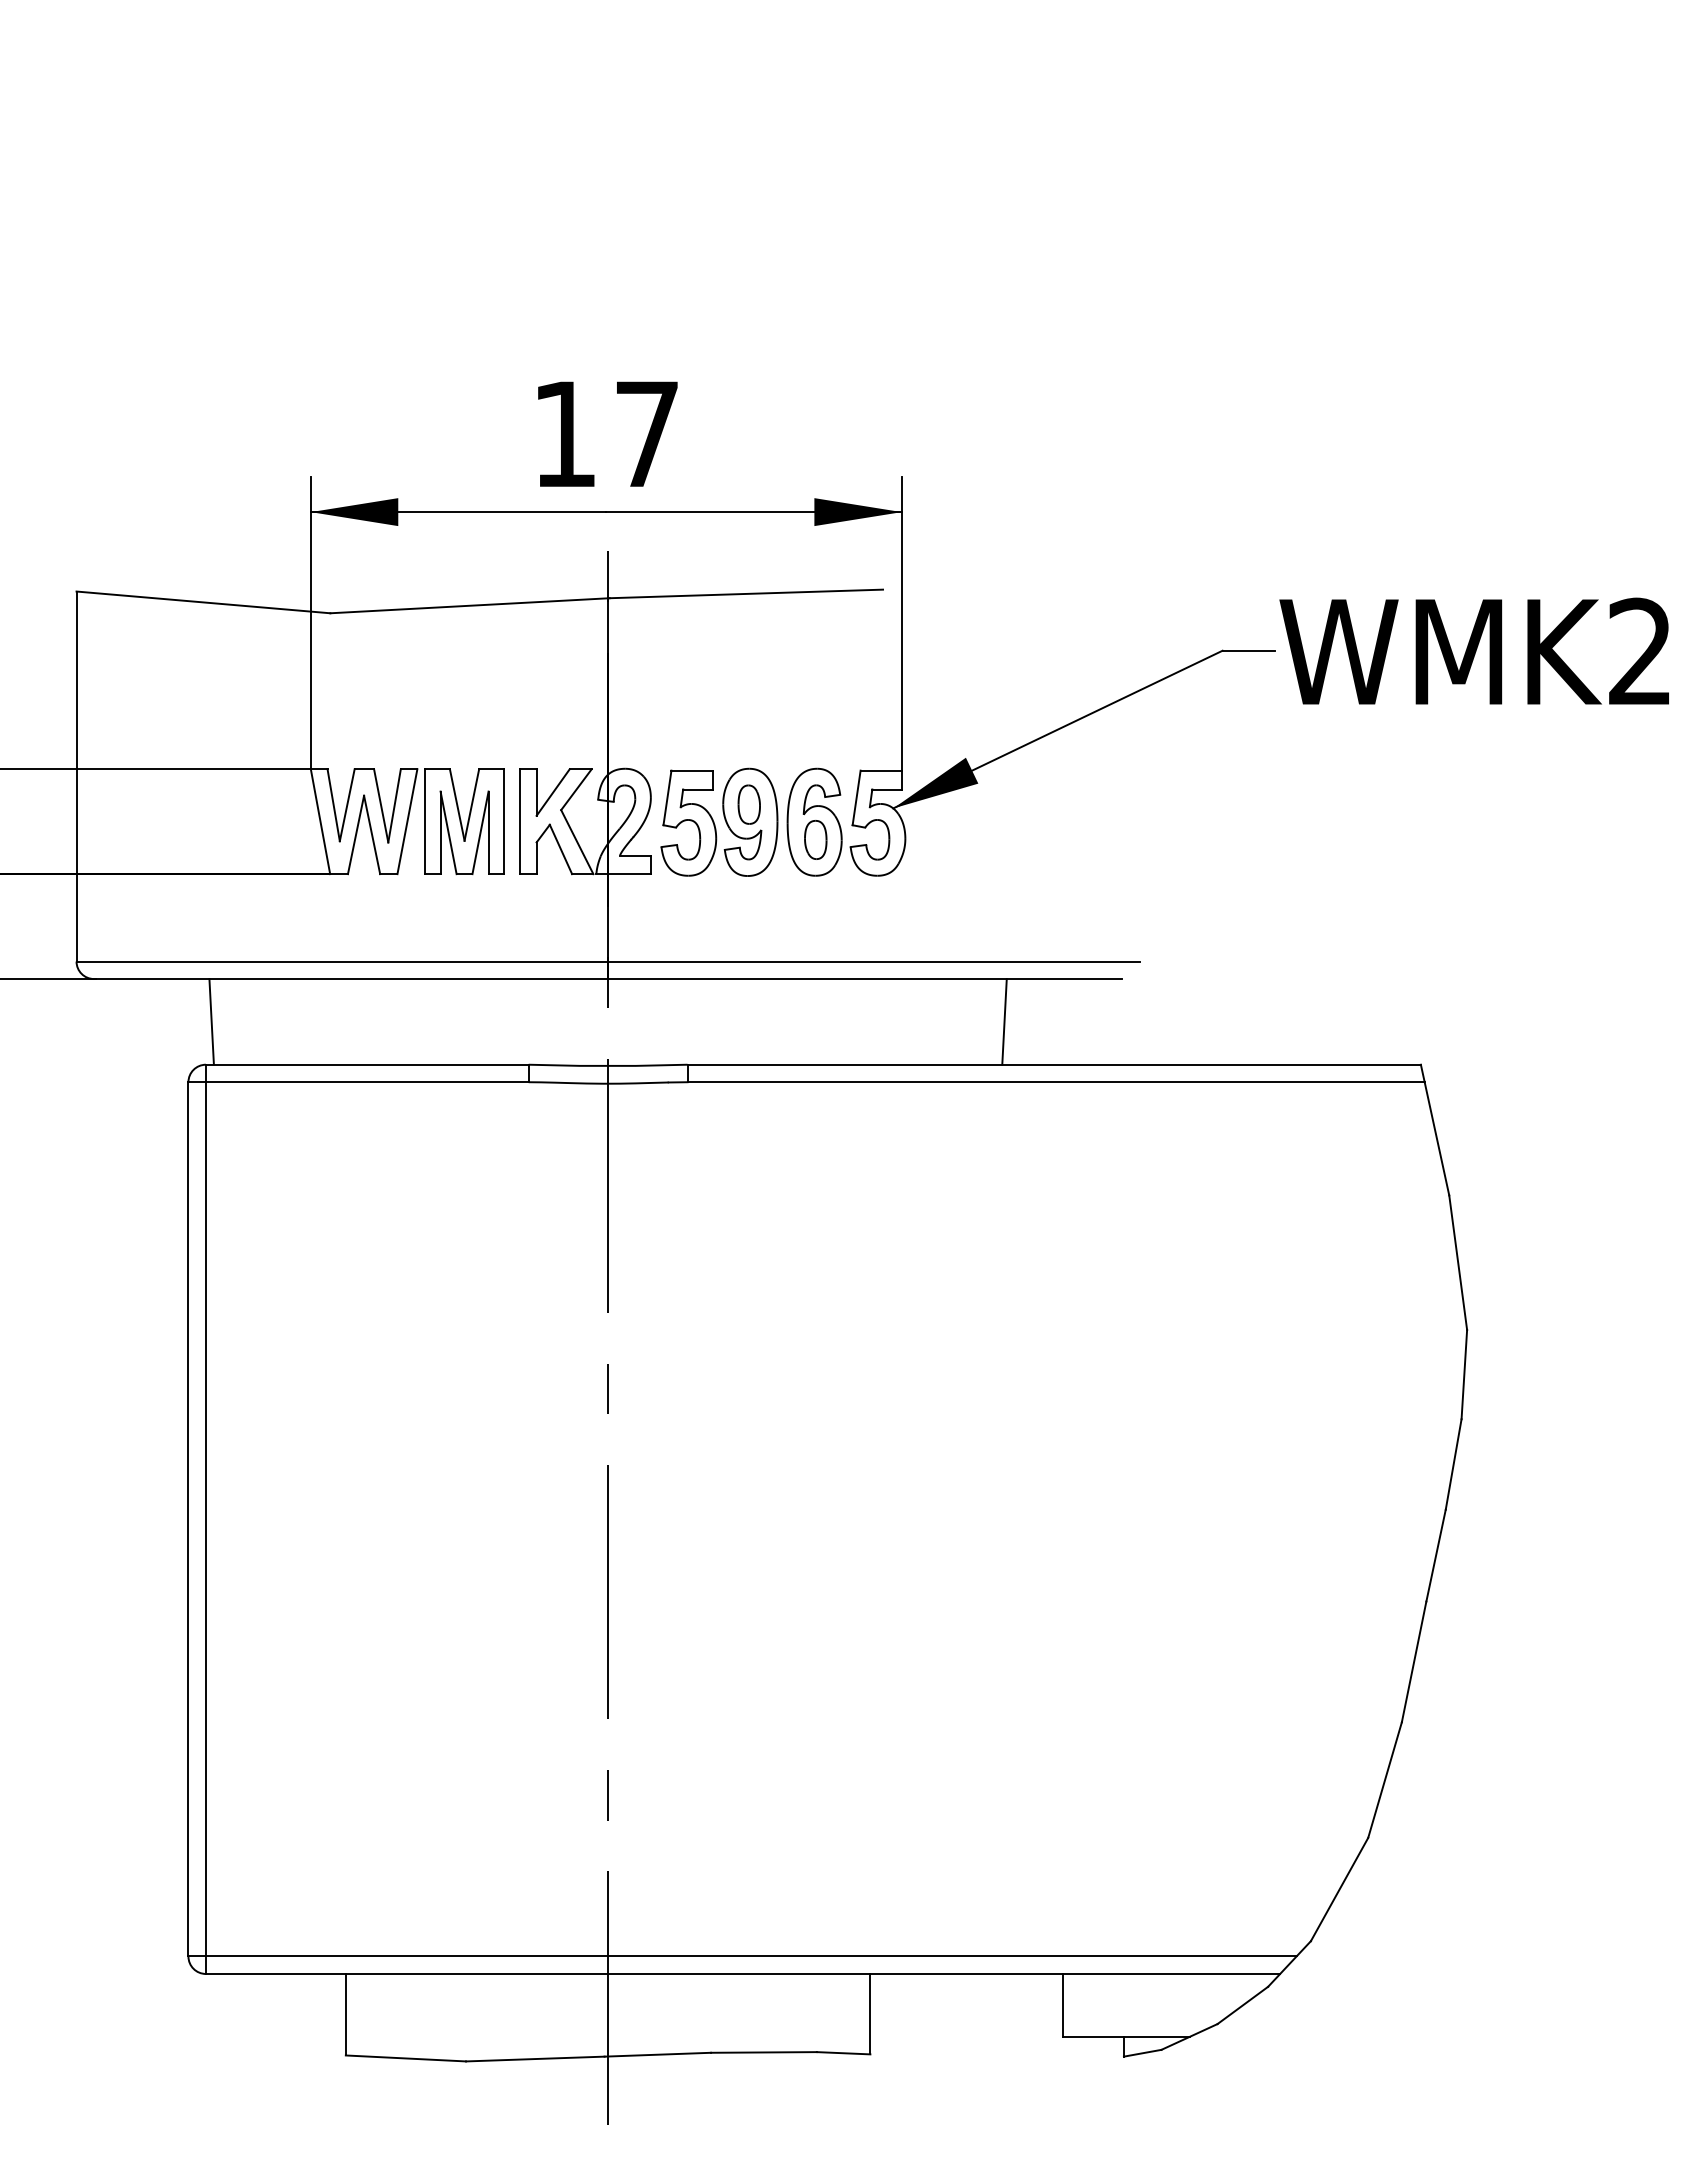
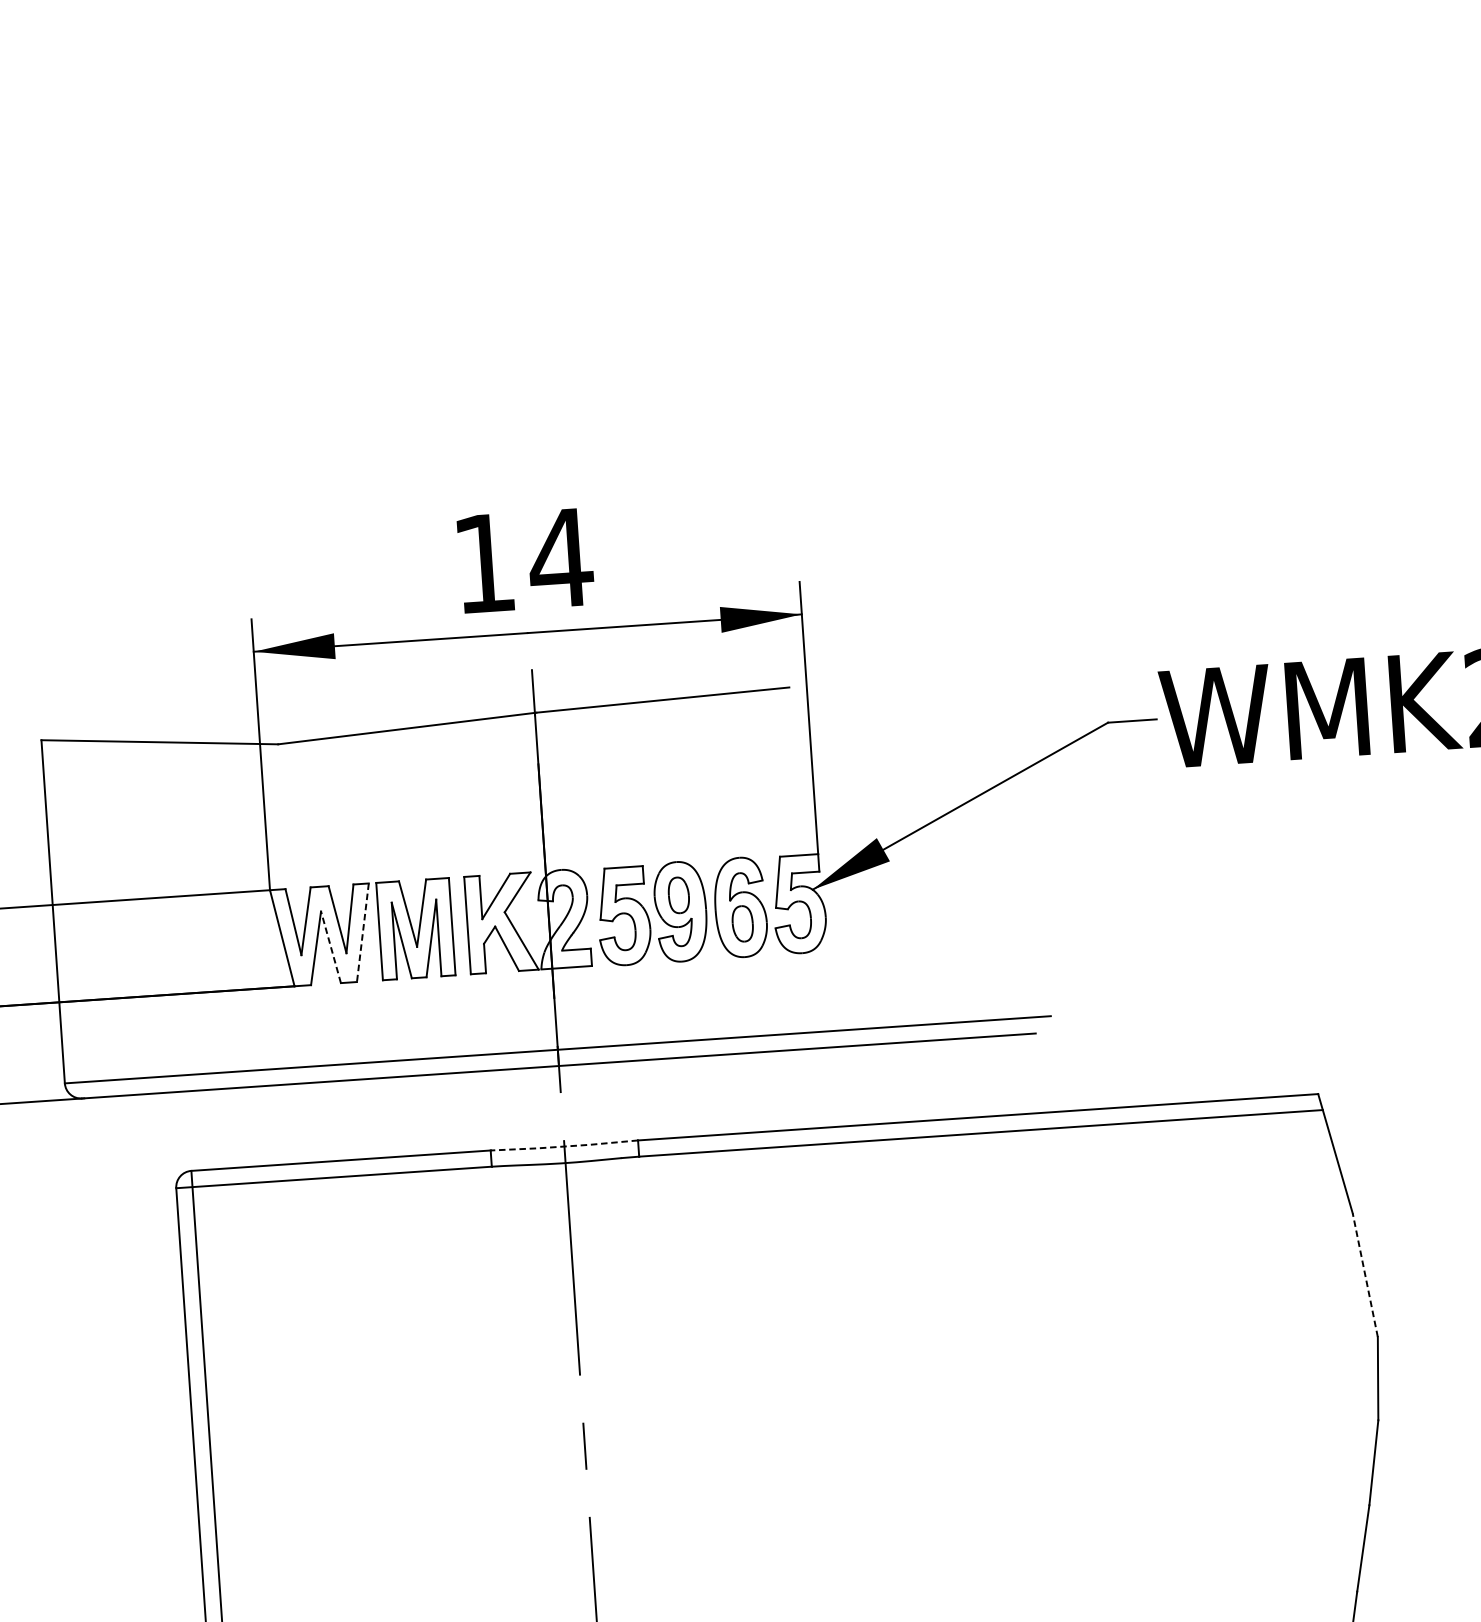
text: (646, 433) -> (560, 557), 17 -> 14
line: (407, 822) -> (363, 933), solid -> dashed
line: (372, 834) -> (331, 946), solid -> dashed
line: (211, 1021) -> (193, 1130), removed
line: (1004, 1021) -> (929, 1080), removed
line: (607, 1065) -> (563, 1146), solid -> dashed
line: (1458, 1262) -> (1365, 1275), solid -> dashed

